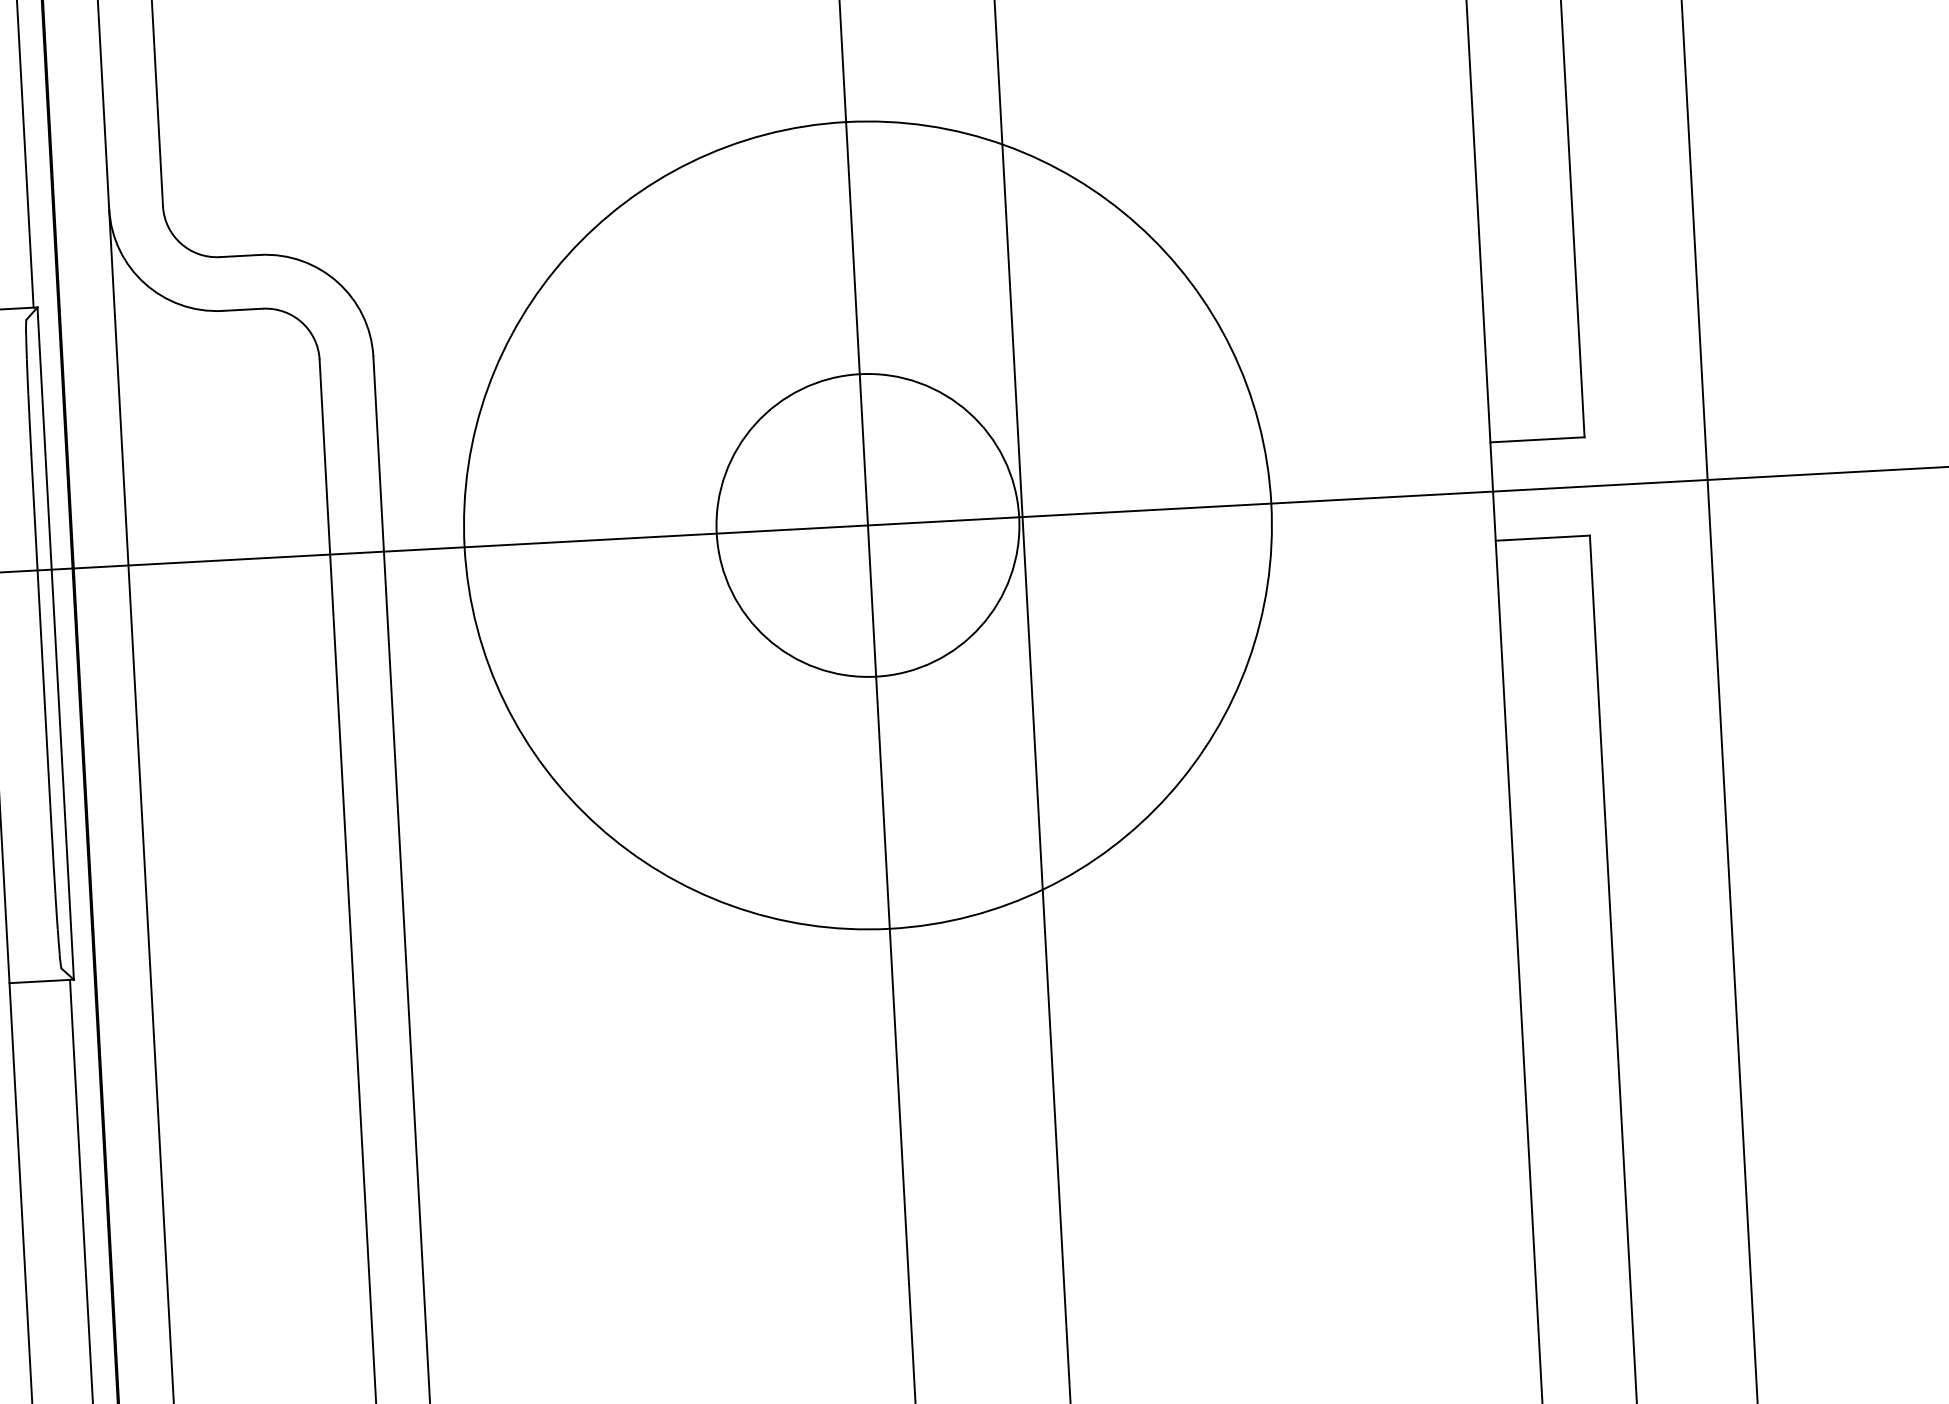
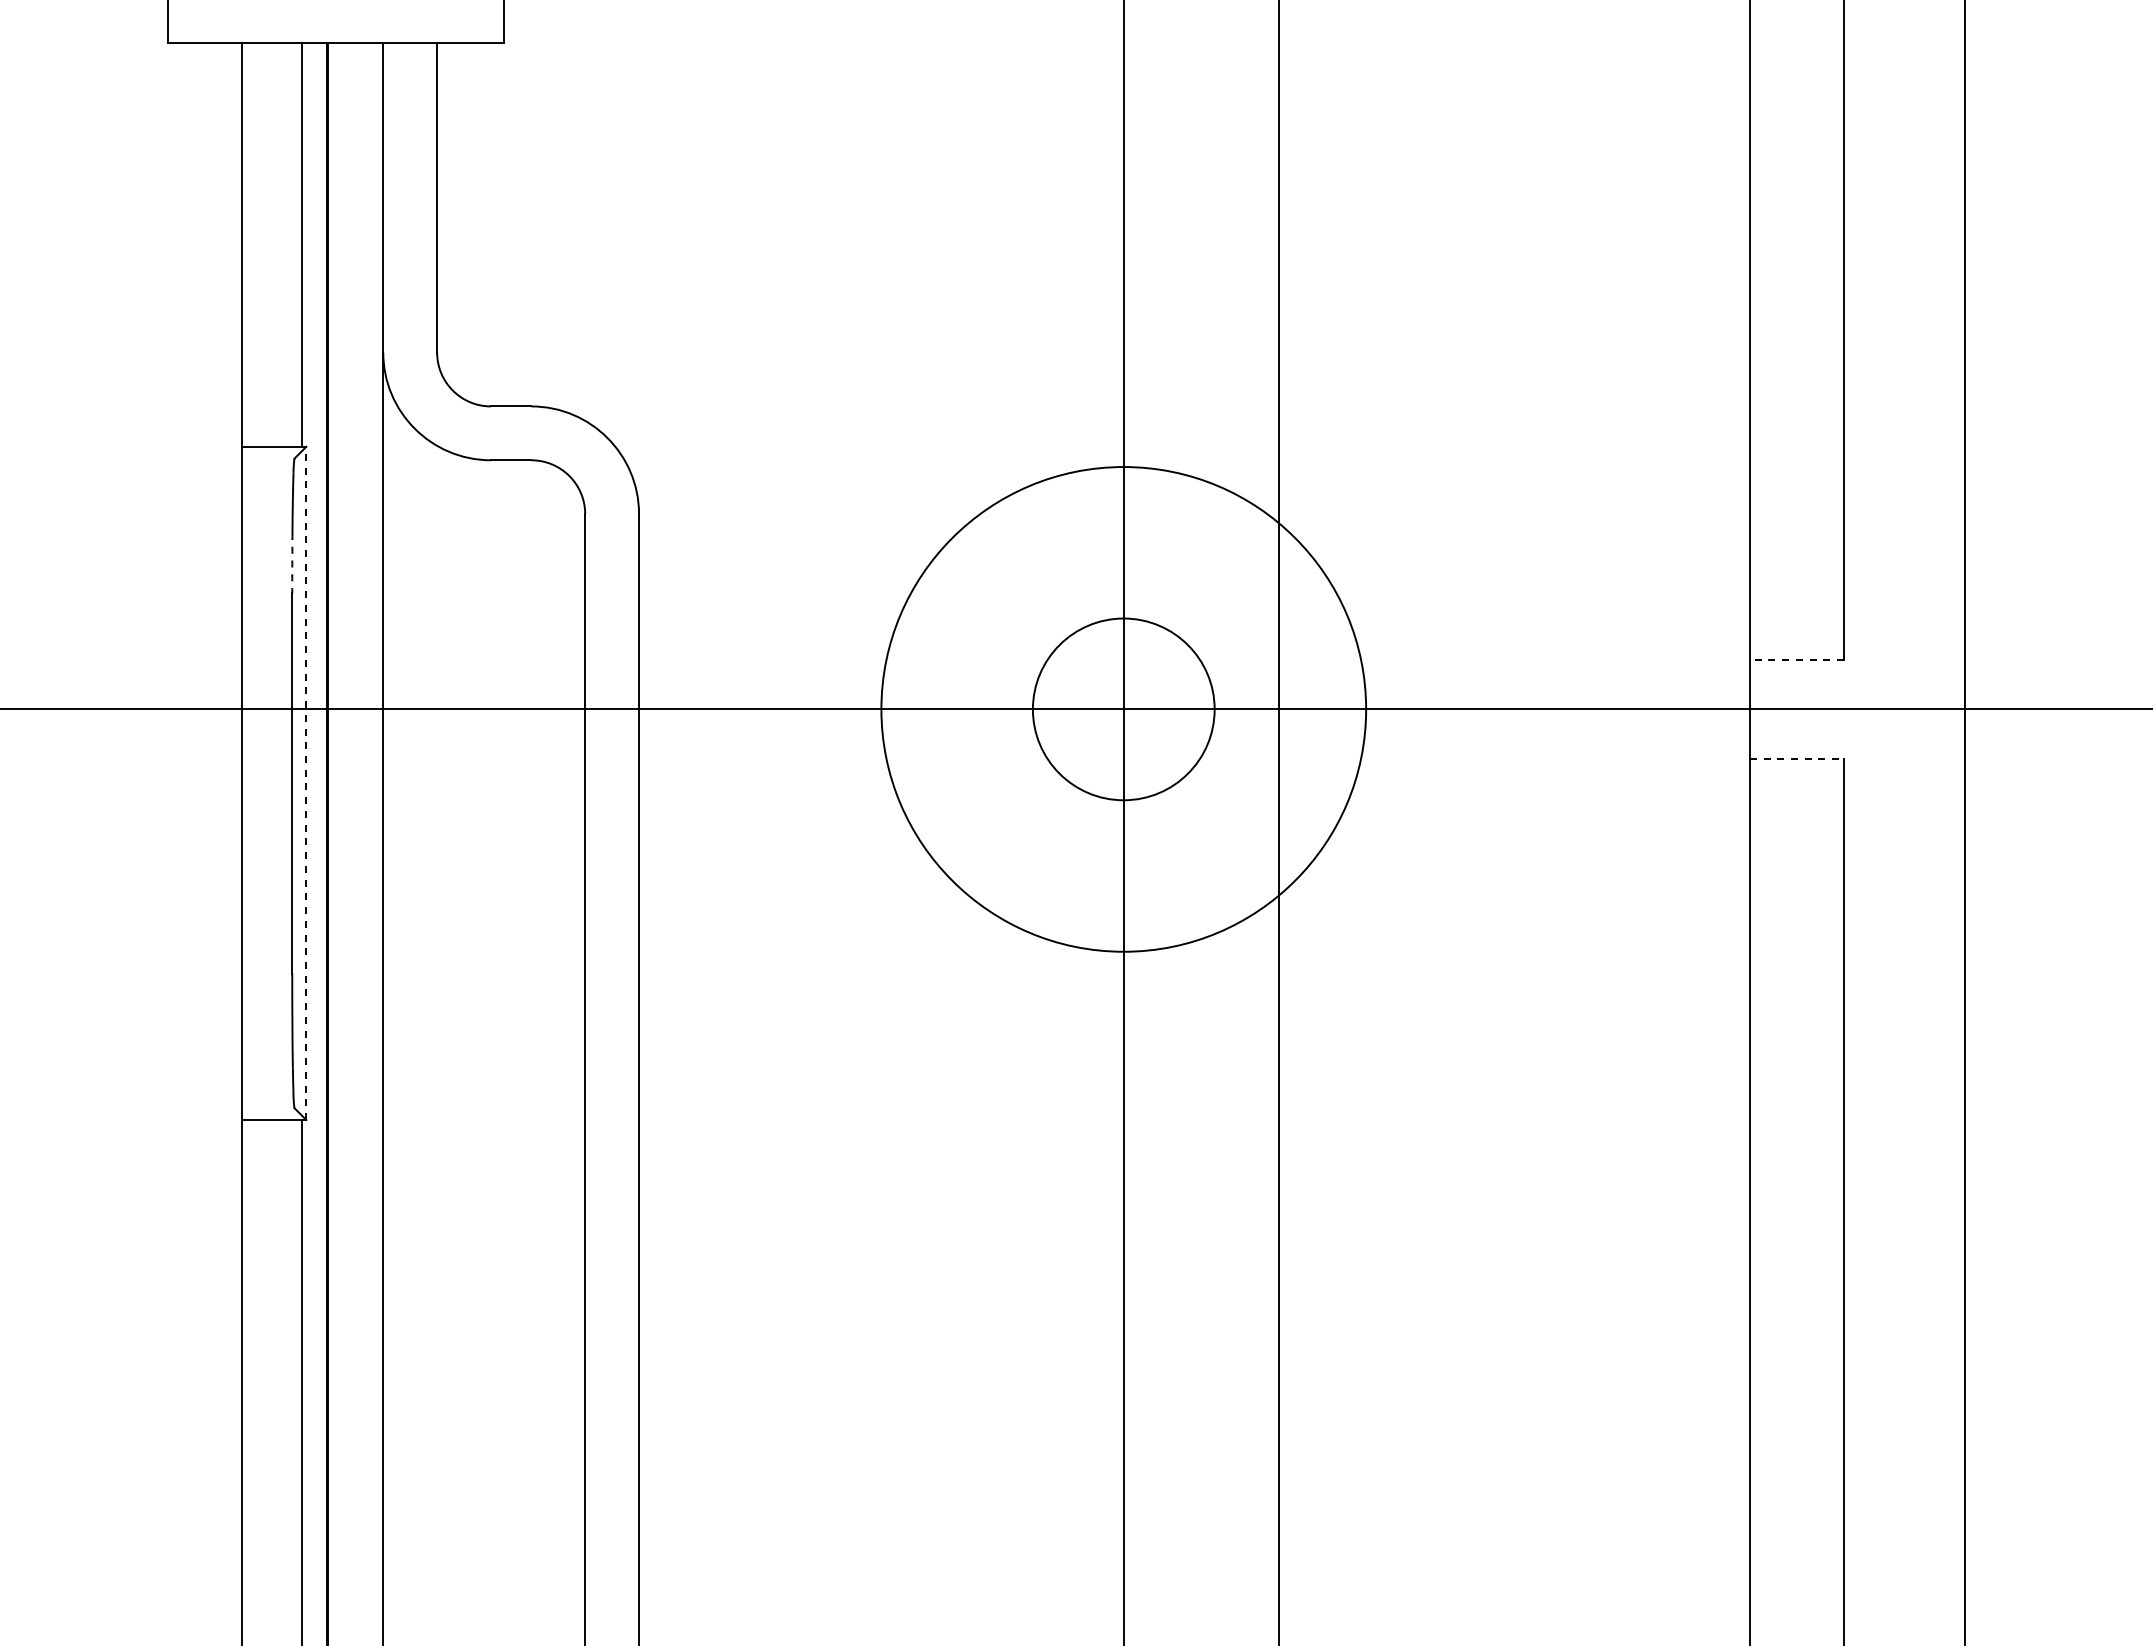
arc: (30, 424) -> (292, 563), solid -> dashed
line: (1537, 440) -> (1796, 660), solid -> dashed
circle: (867, 524) -> (1123, 708), size x0.6
circle: (867, 525) -> (1123, 709), size x0.6
line: (1543, 538) -> (1797, 758), solid -> dashed
line: (55, 643) -> (306, 783), solid -> dashed

